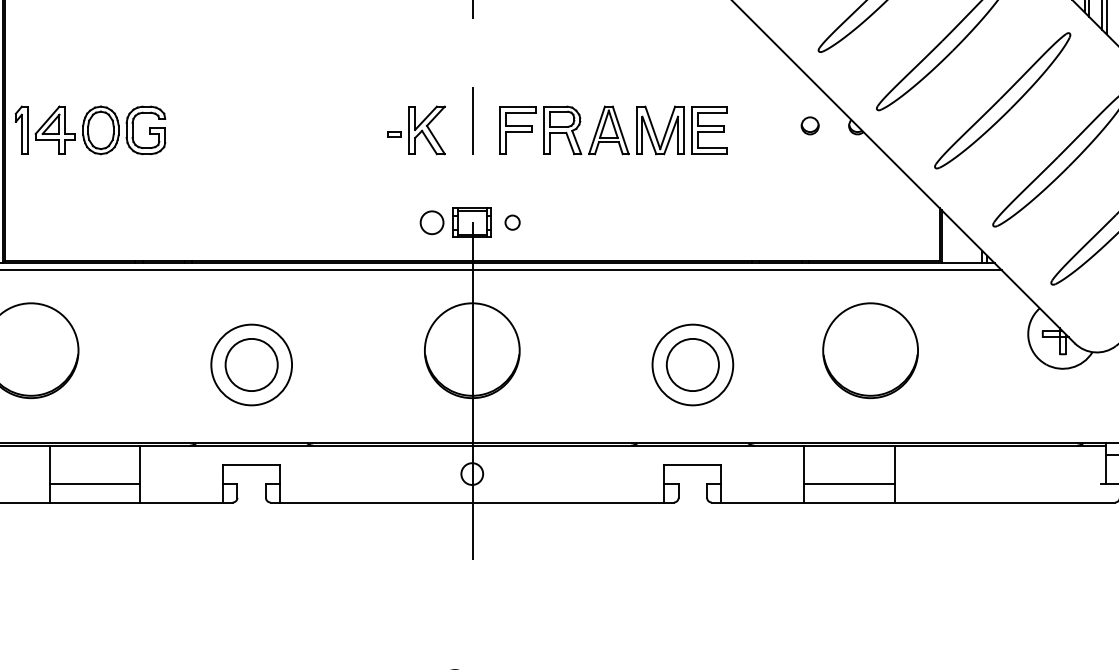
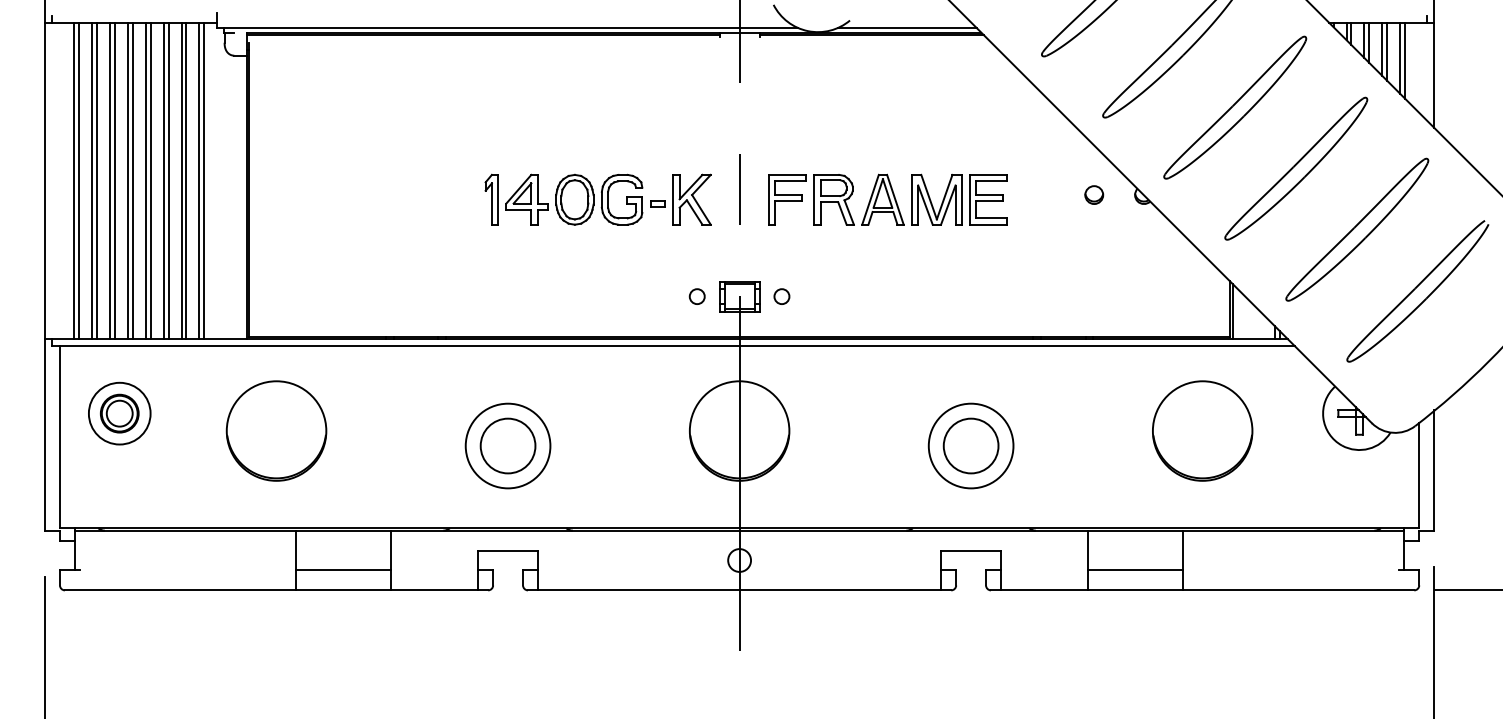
part: (90, 130) -> (563, 199), moved
circle: (431, 222) -> (696, 296), size x0.62
part: (870, 350) -> (1202, 430), moved

